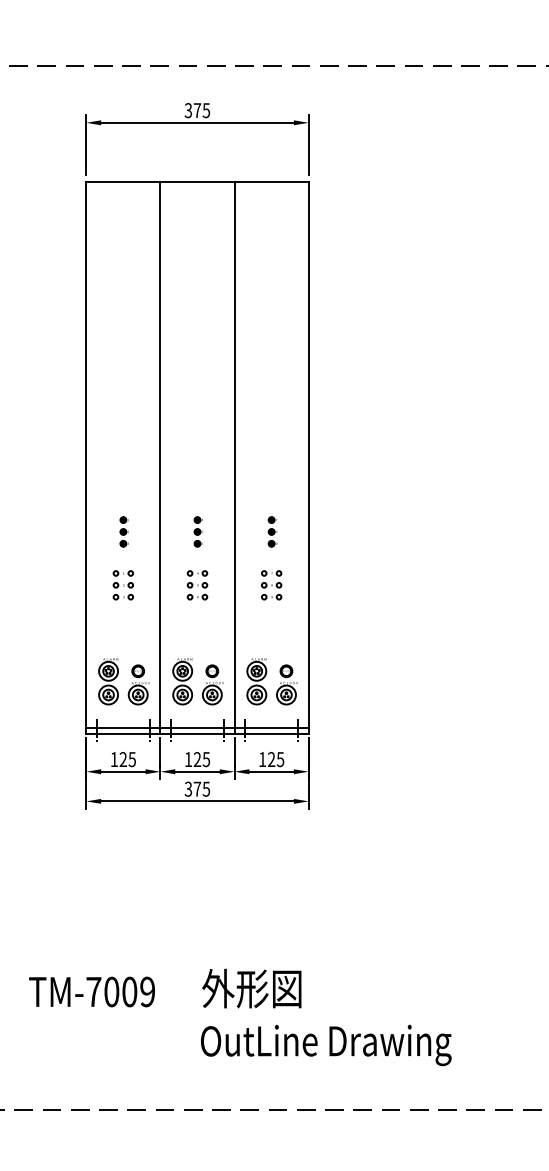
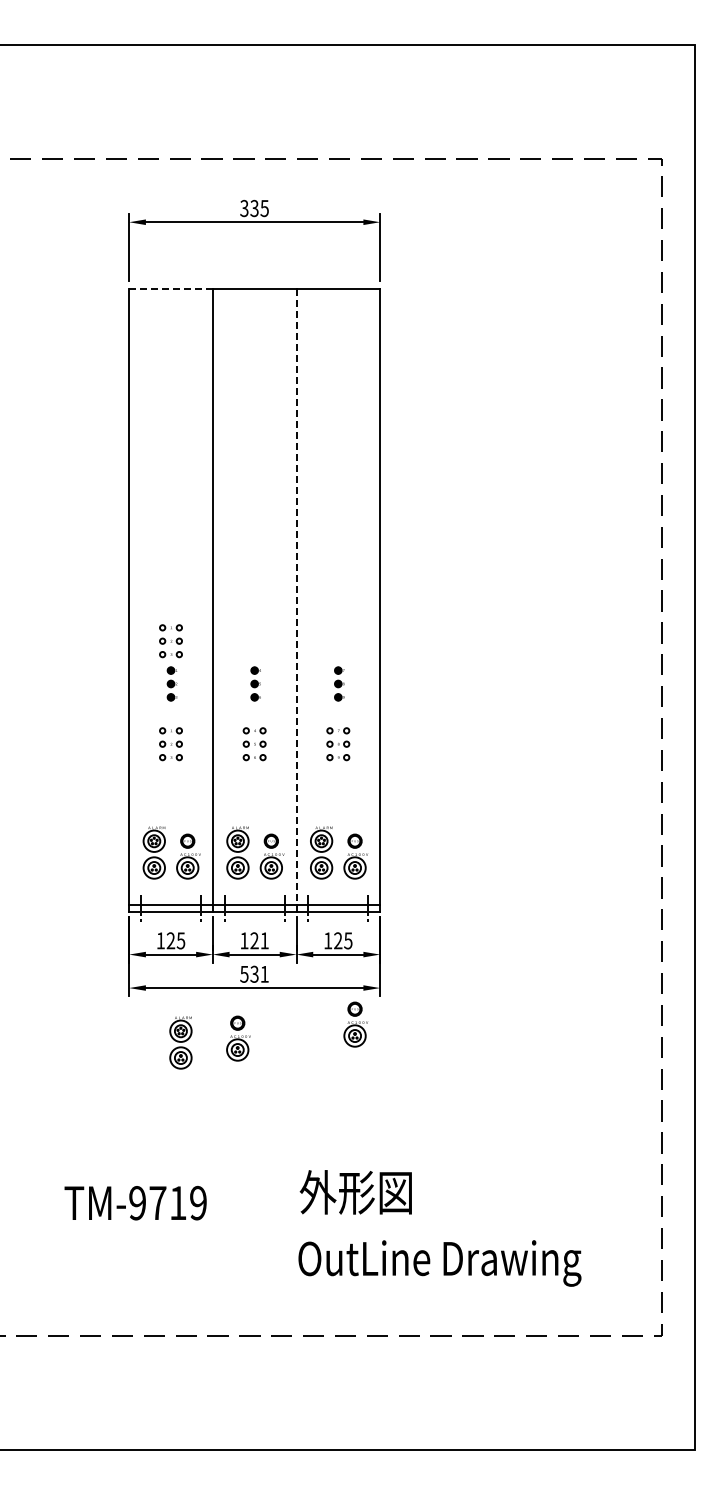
text: (197, 110) -> (254, 208), 375 -> 335
line: (123, 182) -> (171, 289), solid -> dashed
line: (234, 457) -> (296, 600), solid -> dashed
part: (122, 494) -> (170, 641), added
text: (206, 759) -> (264, 940), 125 -> 121
text: (197, 788) -> (254, 973), 375 -> 531
part: (286, 833) -> (355, 1024), added
part: (183, 846) -> (238, 1038), added
part: (131, 849) -> (180, 1042), added
text: (251, 988) -> (355, 1192), moved
text: (111, 991) -> (157, 1202), TM-7009 -> TM-9719
text: (325, 1045) -> (439, 1263), moved

